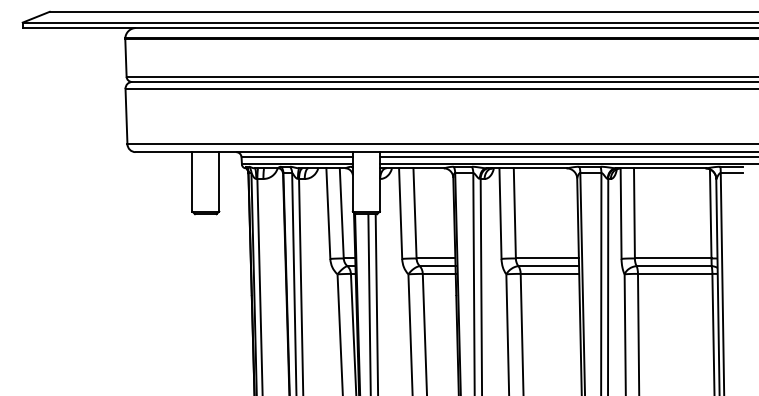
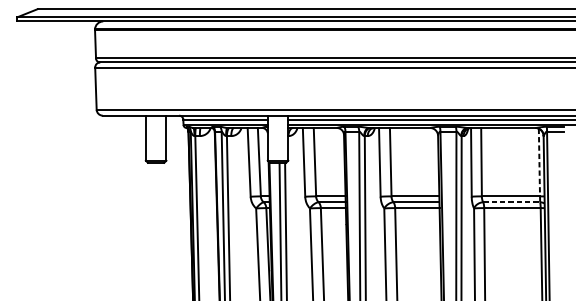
line: (710, 213) -> (539, 162), solid -> dashed
line: (674, 266) -> (511, 202), solid -> dashed

